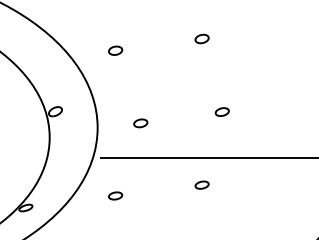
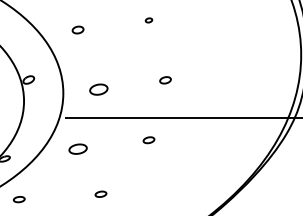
part: (201, 39) -> (148, 20), size x0.6
part: (140, 123) -> (98, 89), size x1.6
part: (114, 195) -> (77, 148), size x1.6

